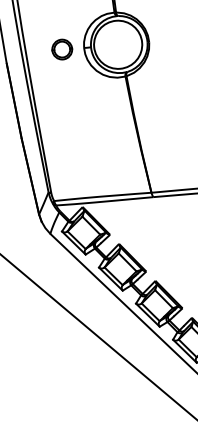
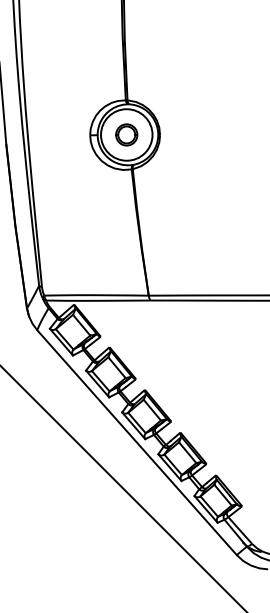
part: (61, 49) -> (126, 134), moved

